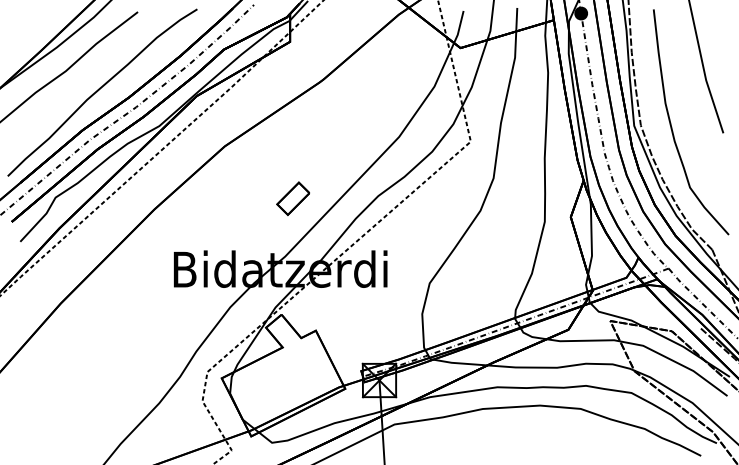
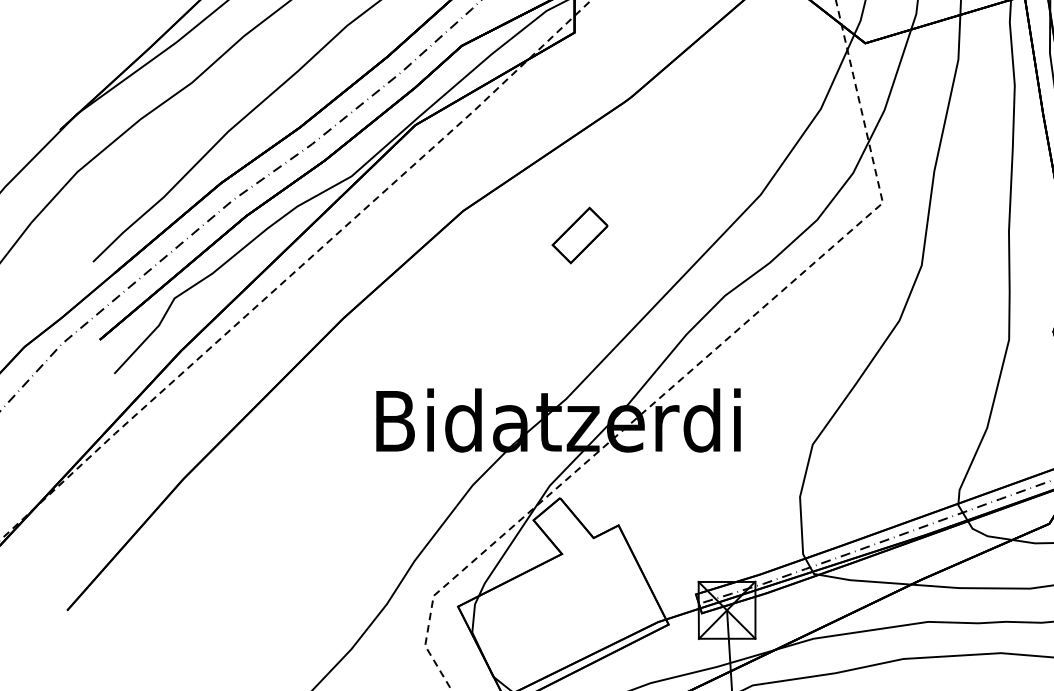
part: (292, 198) -> (578, 235), moved

